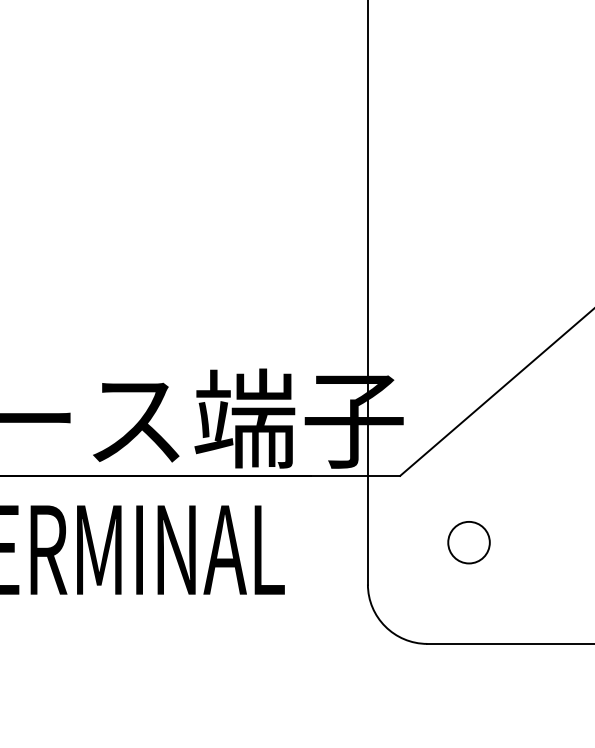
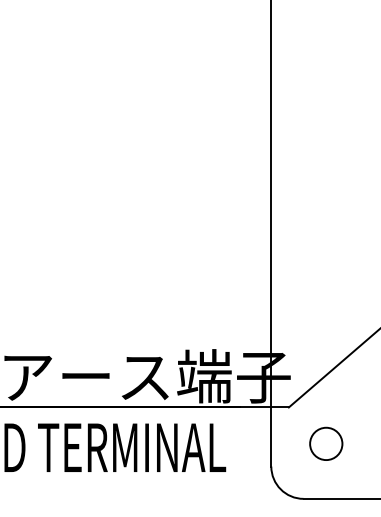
circle: (469, 542) -> (326, 443), size x1.43

